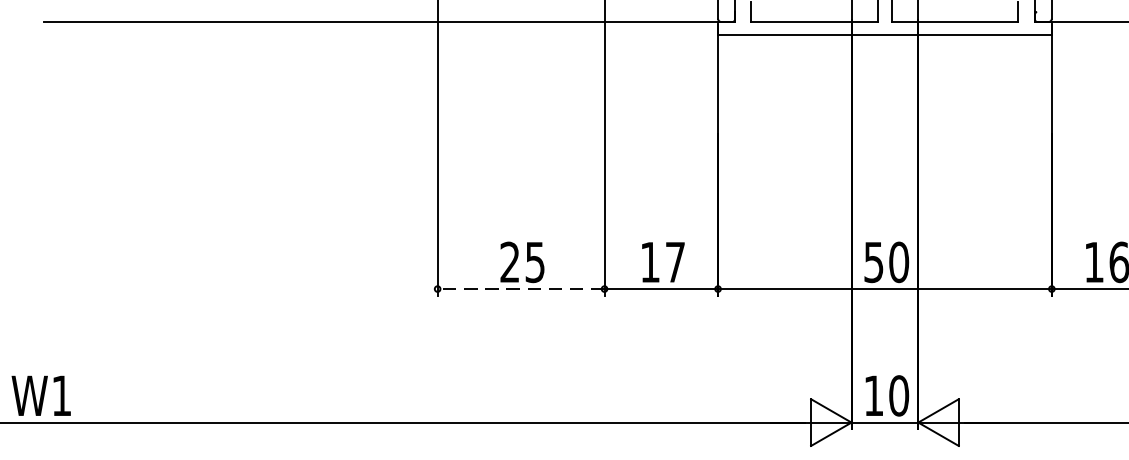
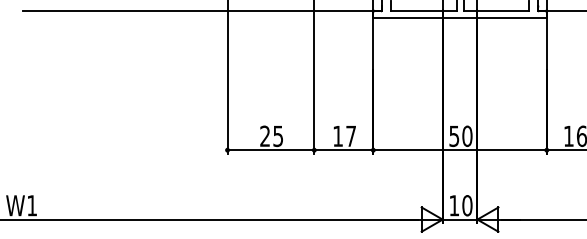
line: (520, 289) -> (270, 150), dashed -> solid

